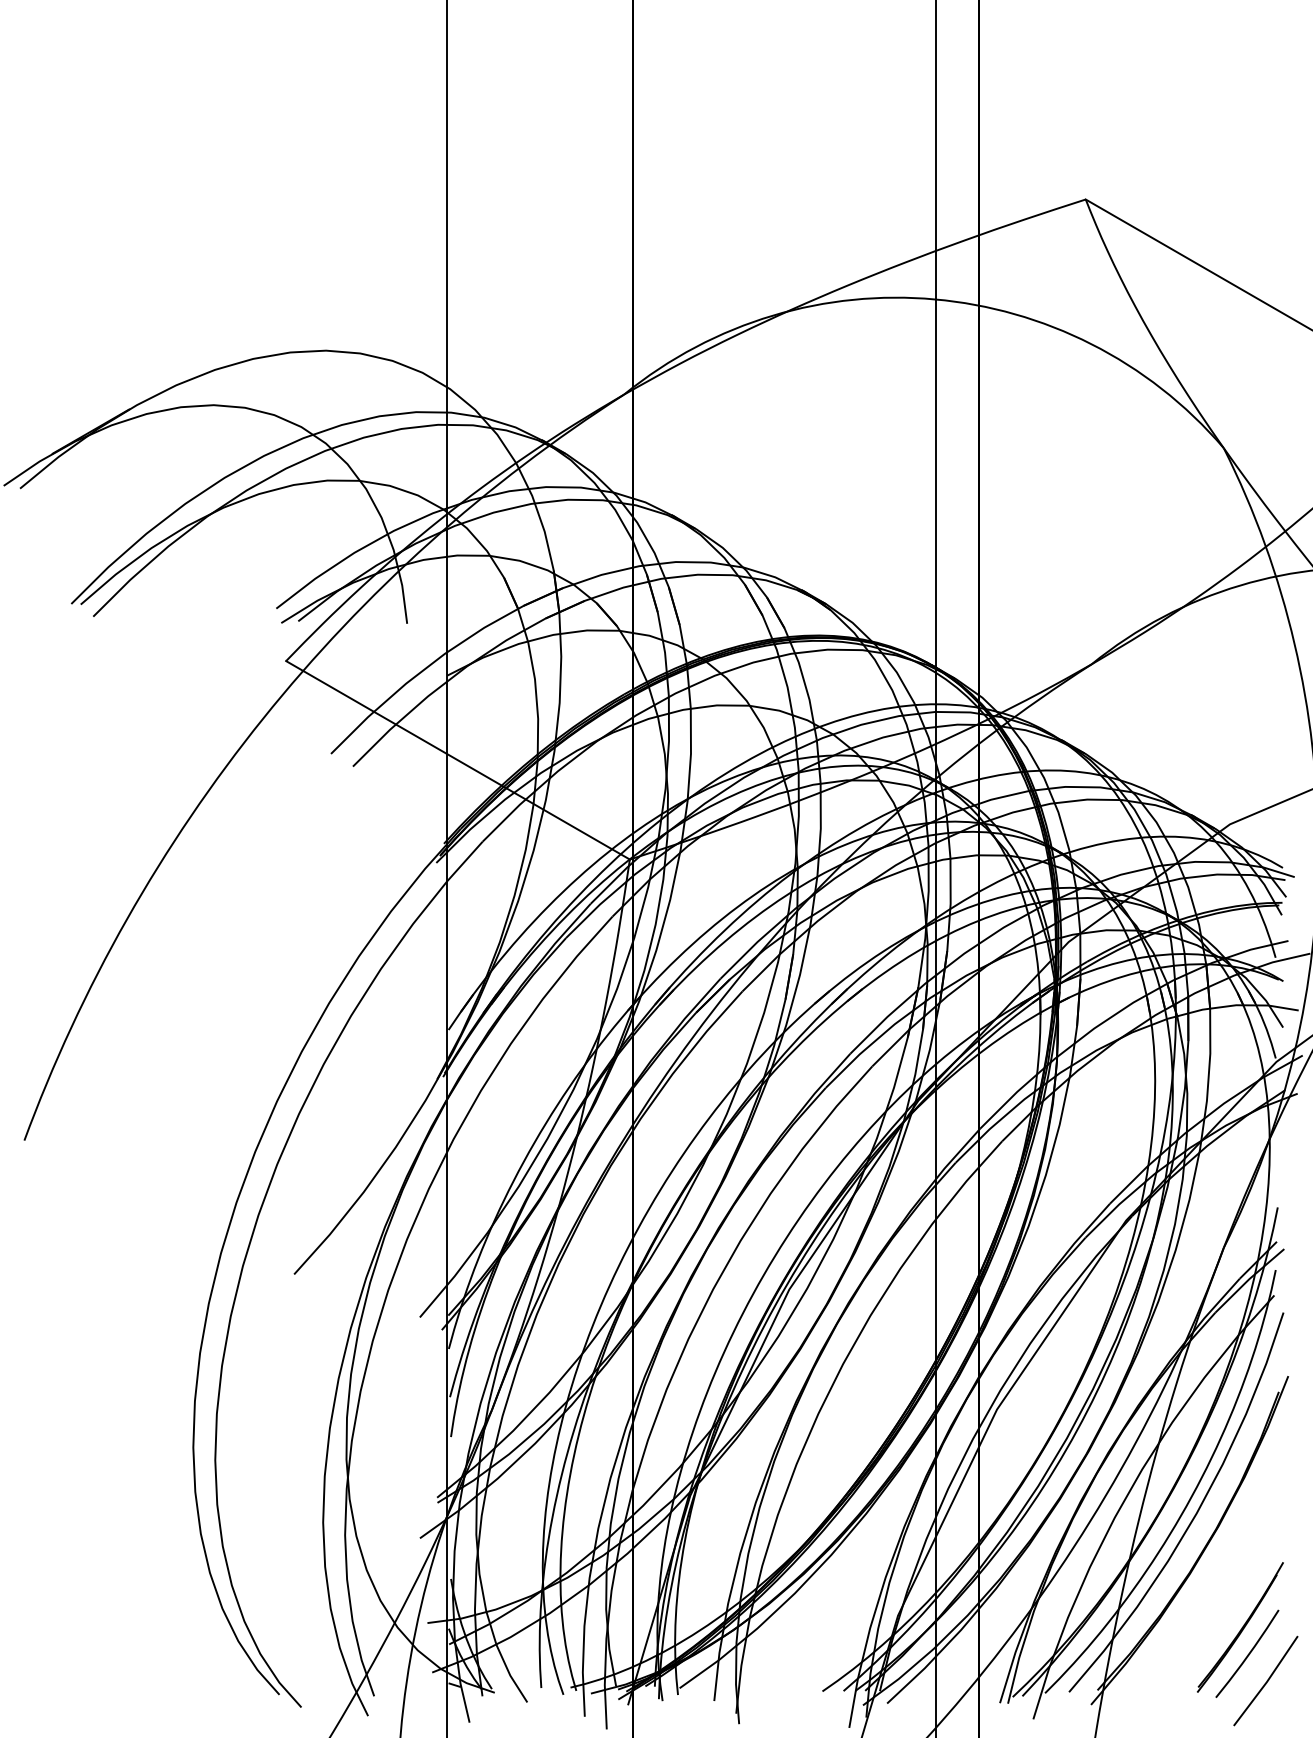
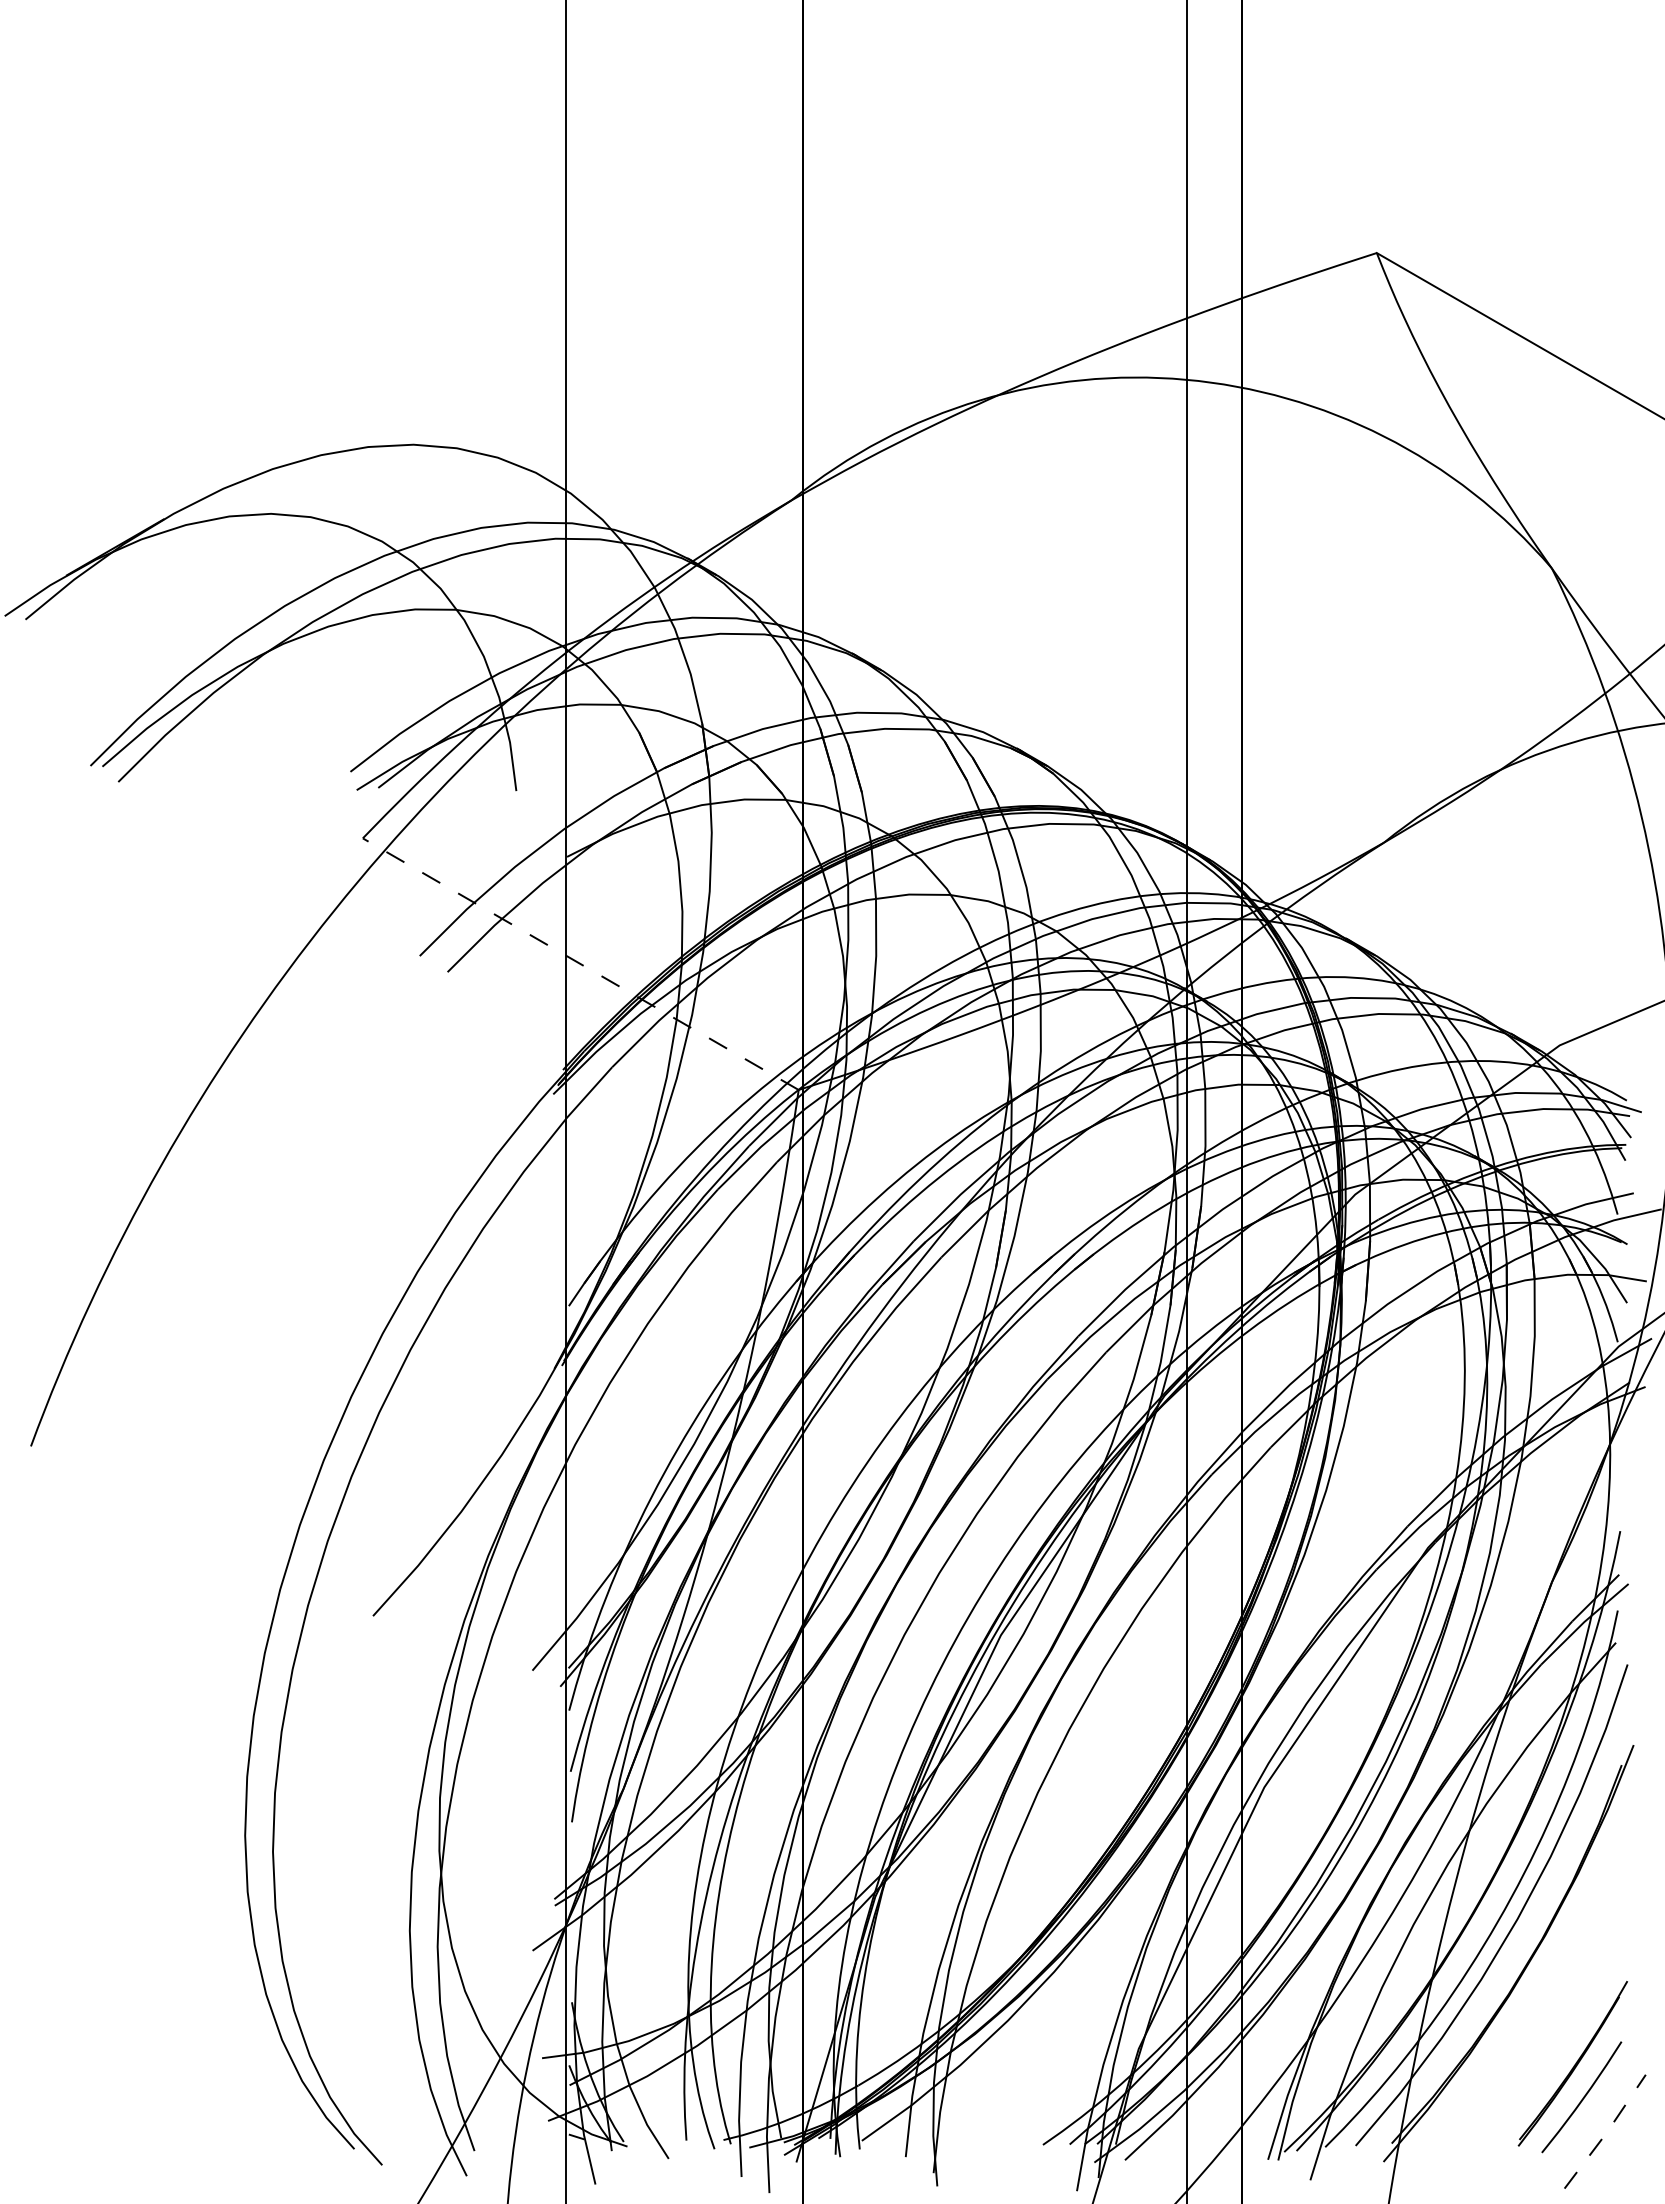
line: (457, 760) -> (580, 964), solid -> dashed
line: (1266, 1682) -> (1606, 2133), solid -> dashed

